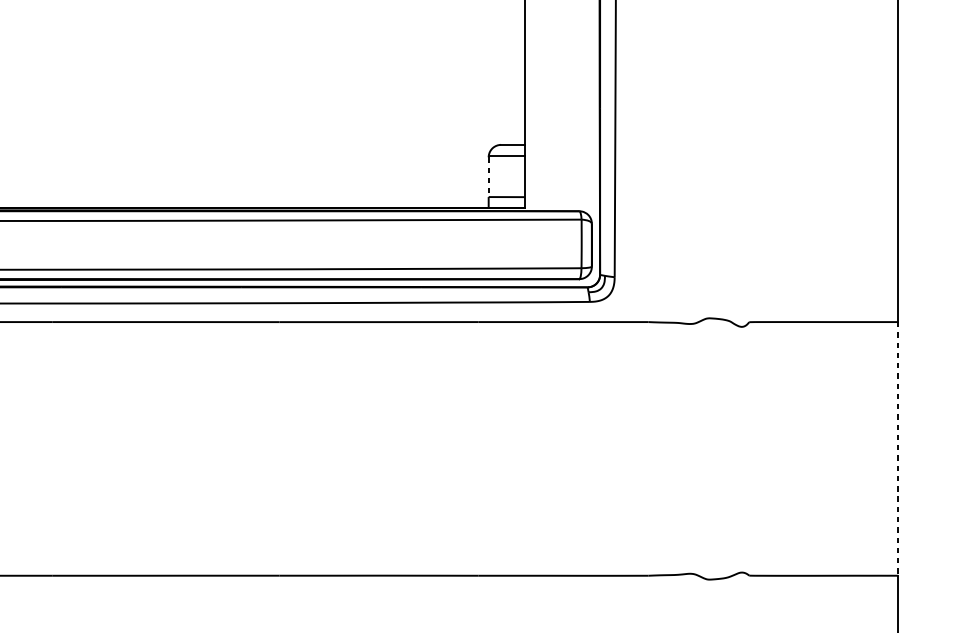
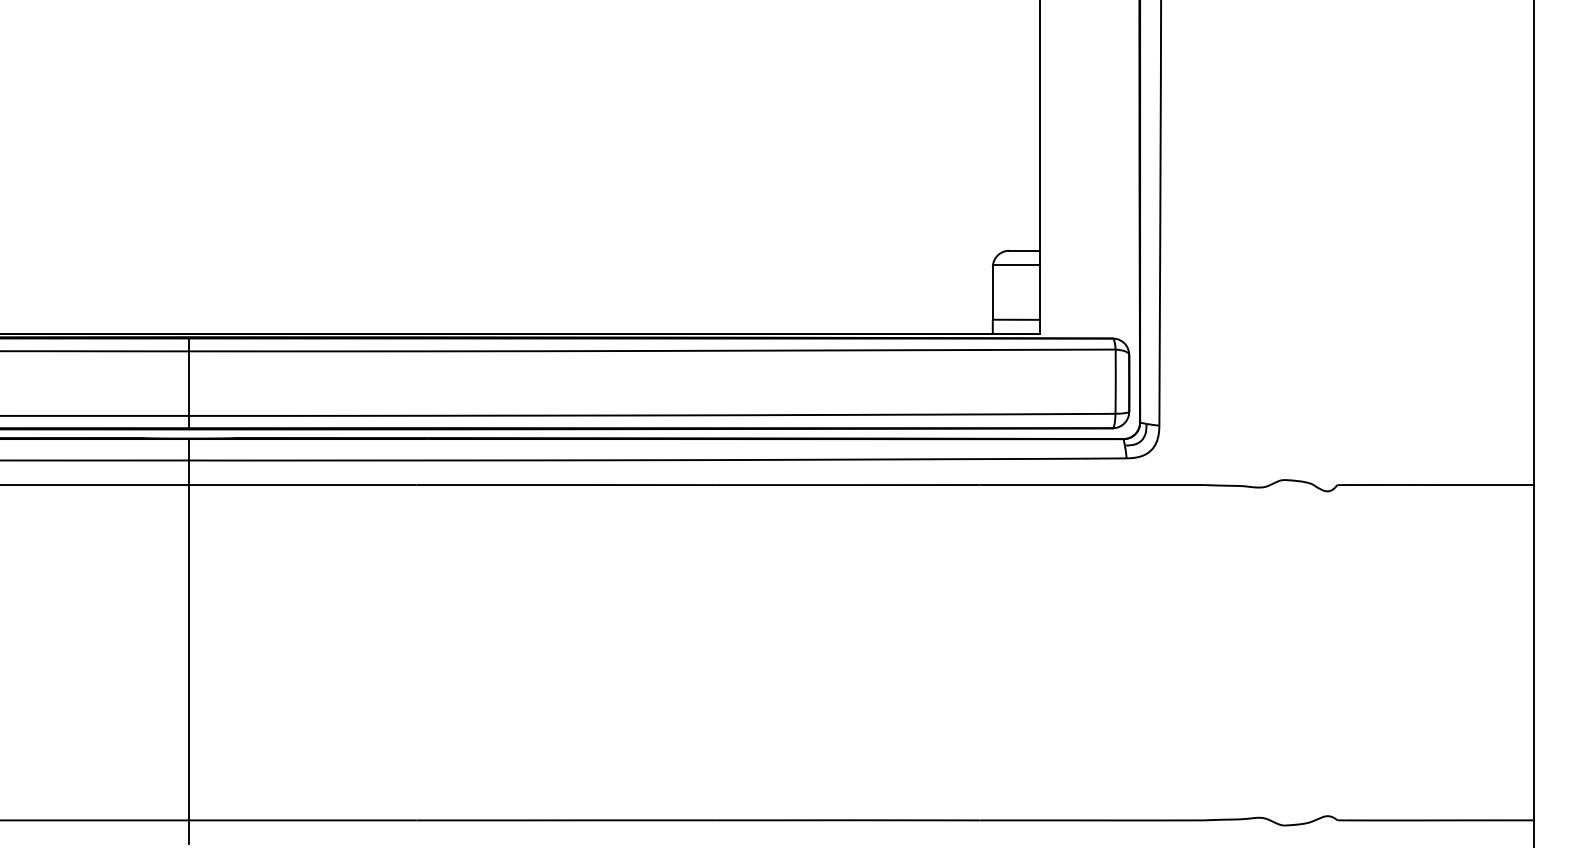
line: (488, 177) -> (992, 293), dashed -> solid
line: (898, 448) -> (1534, 652), dashed -> solid

